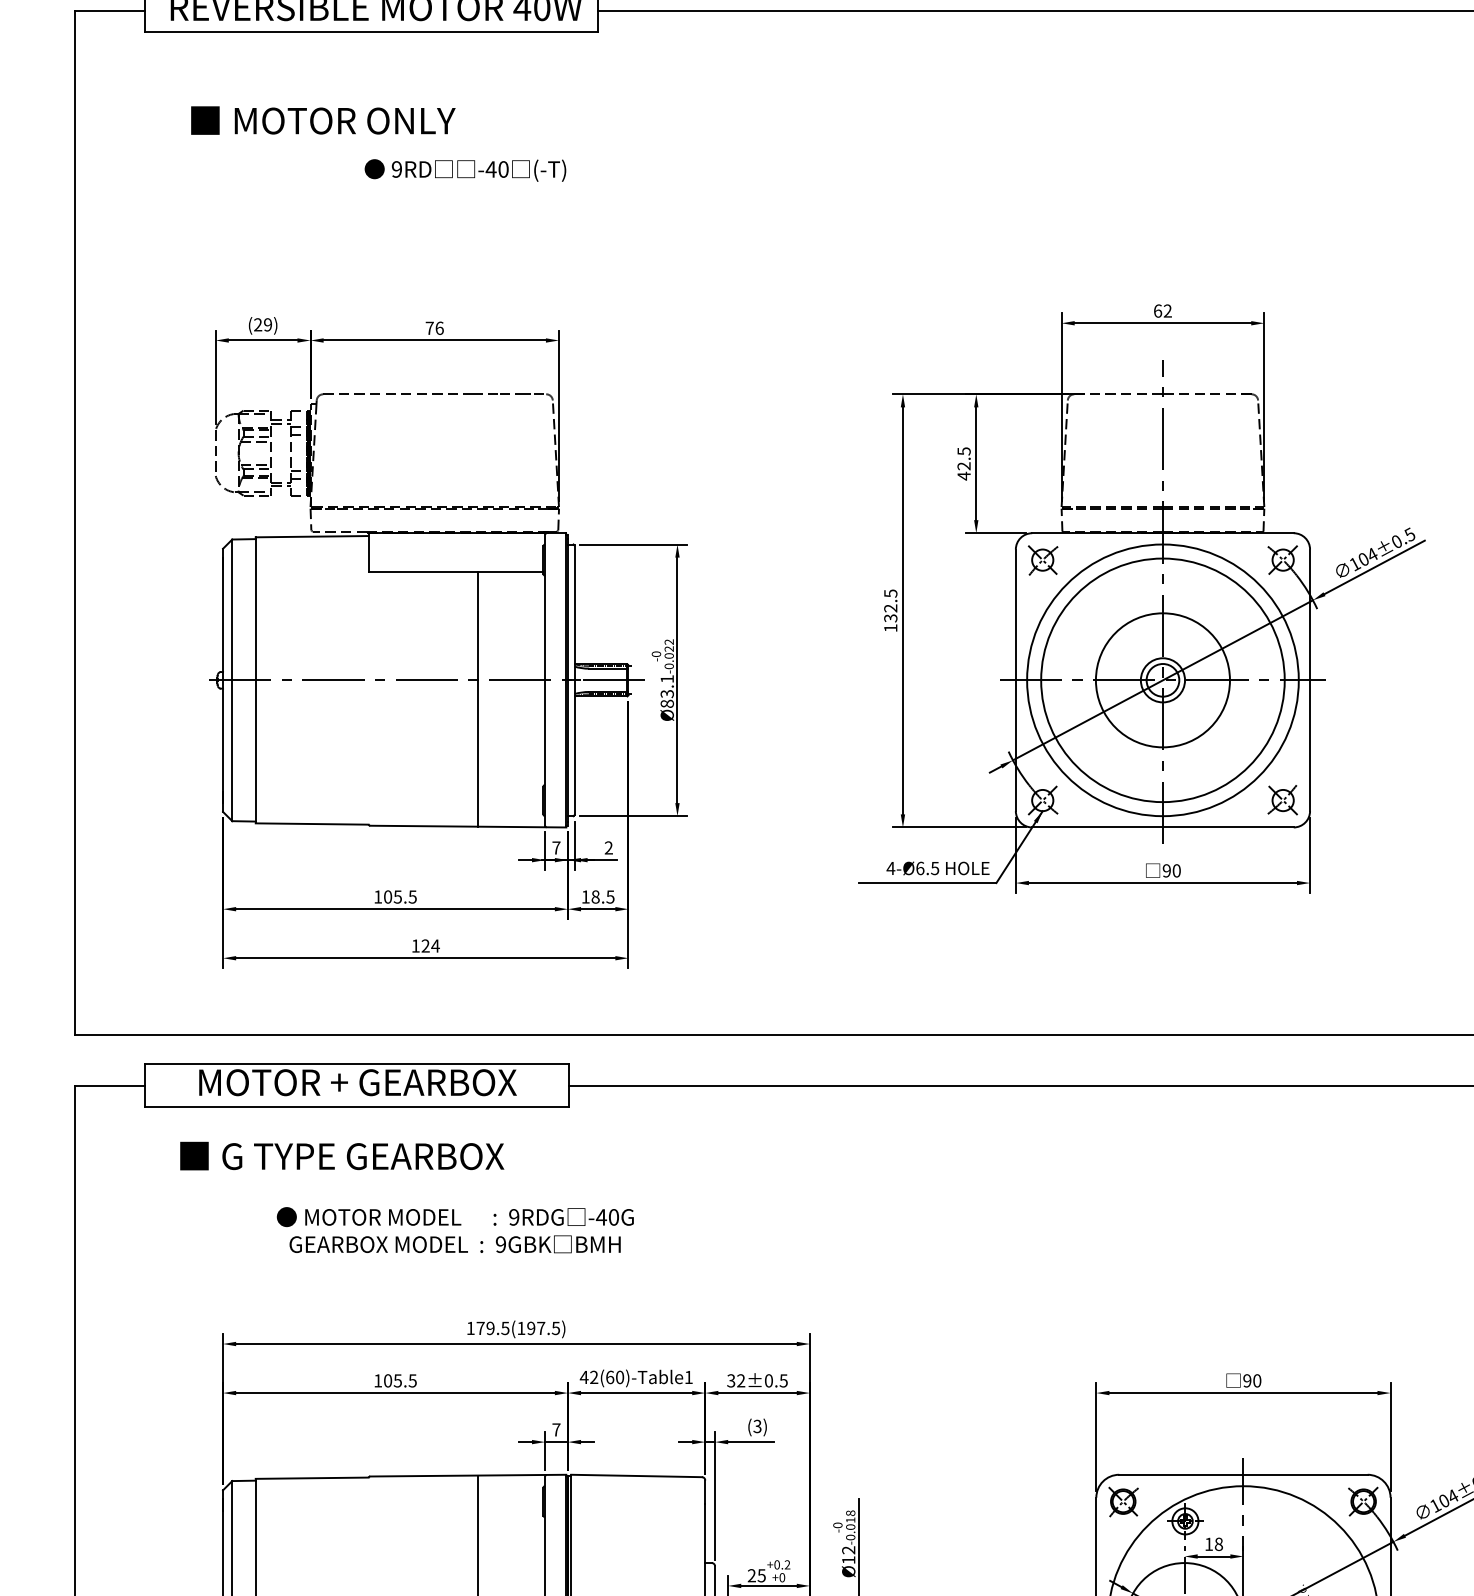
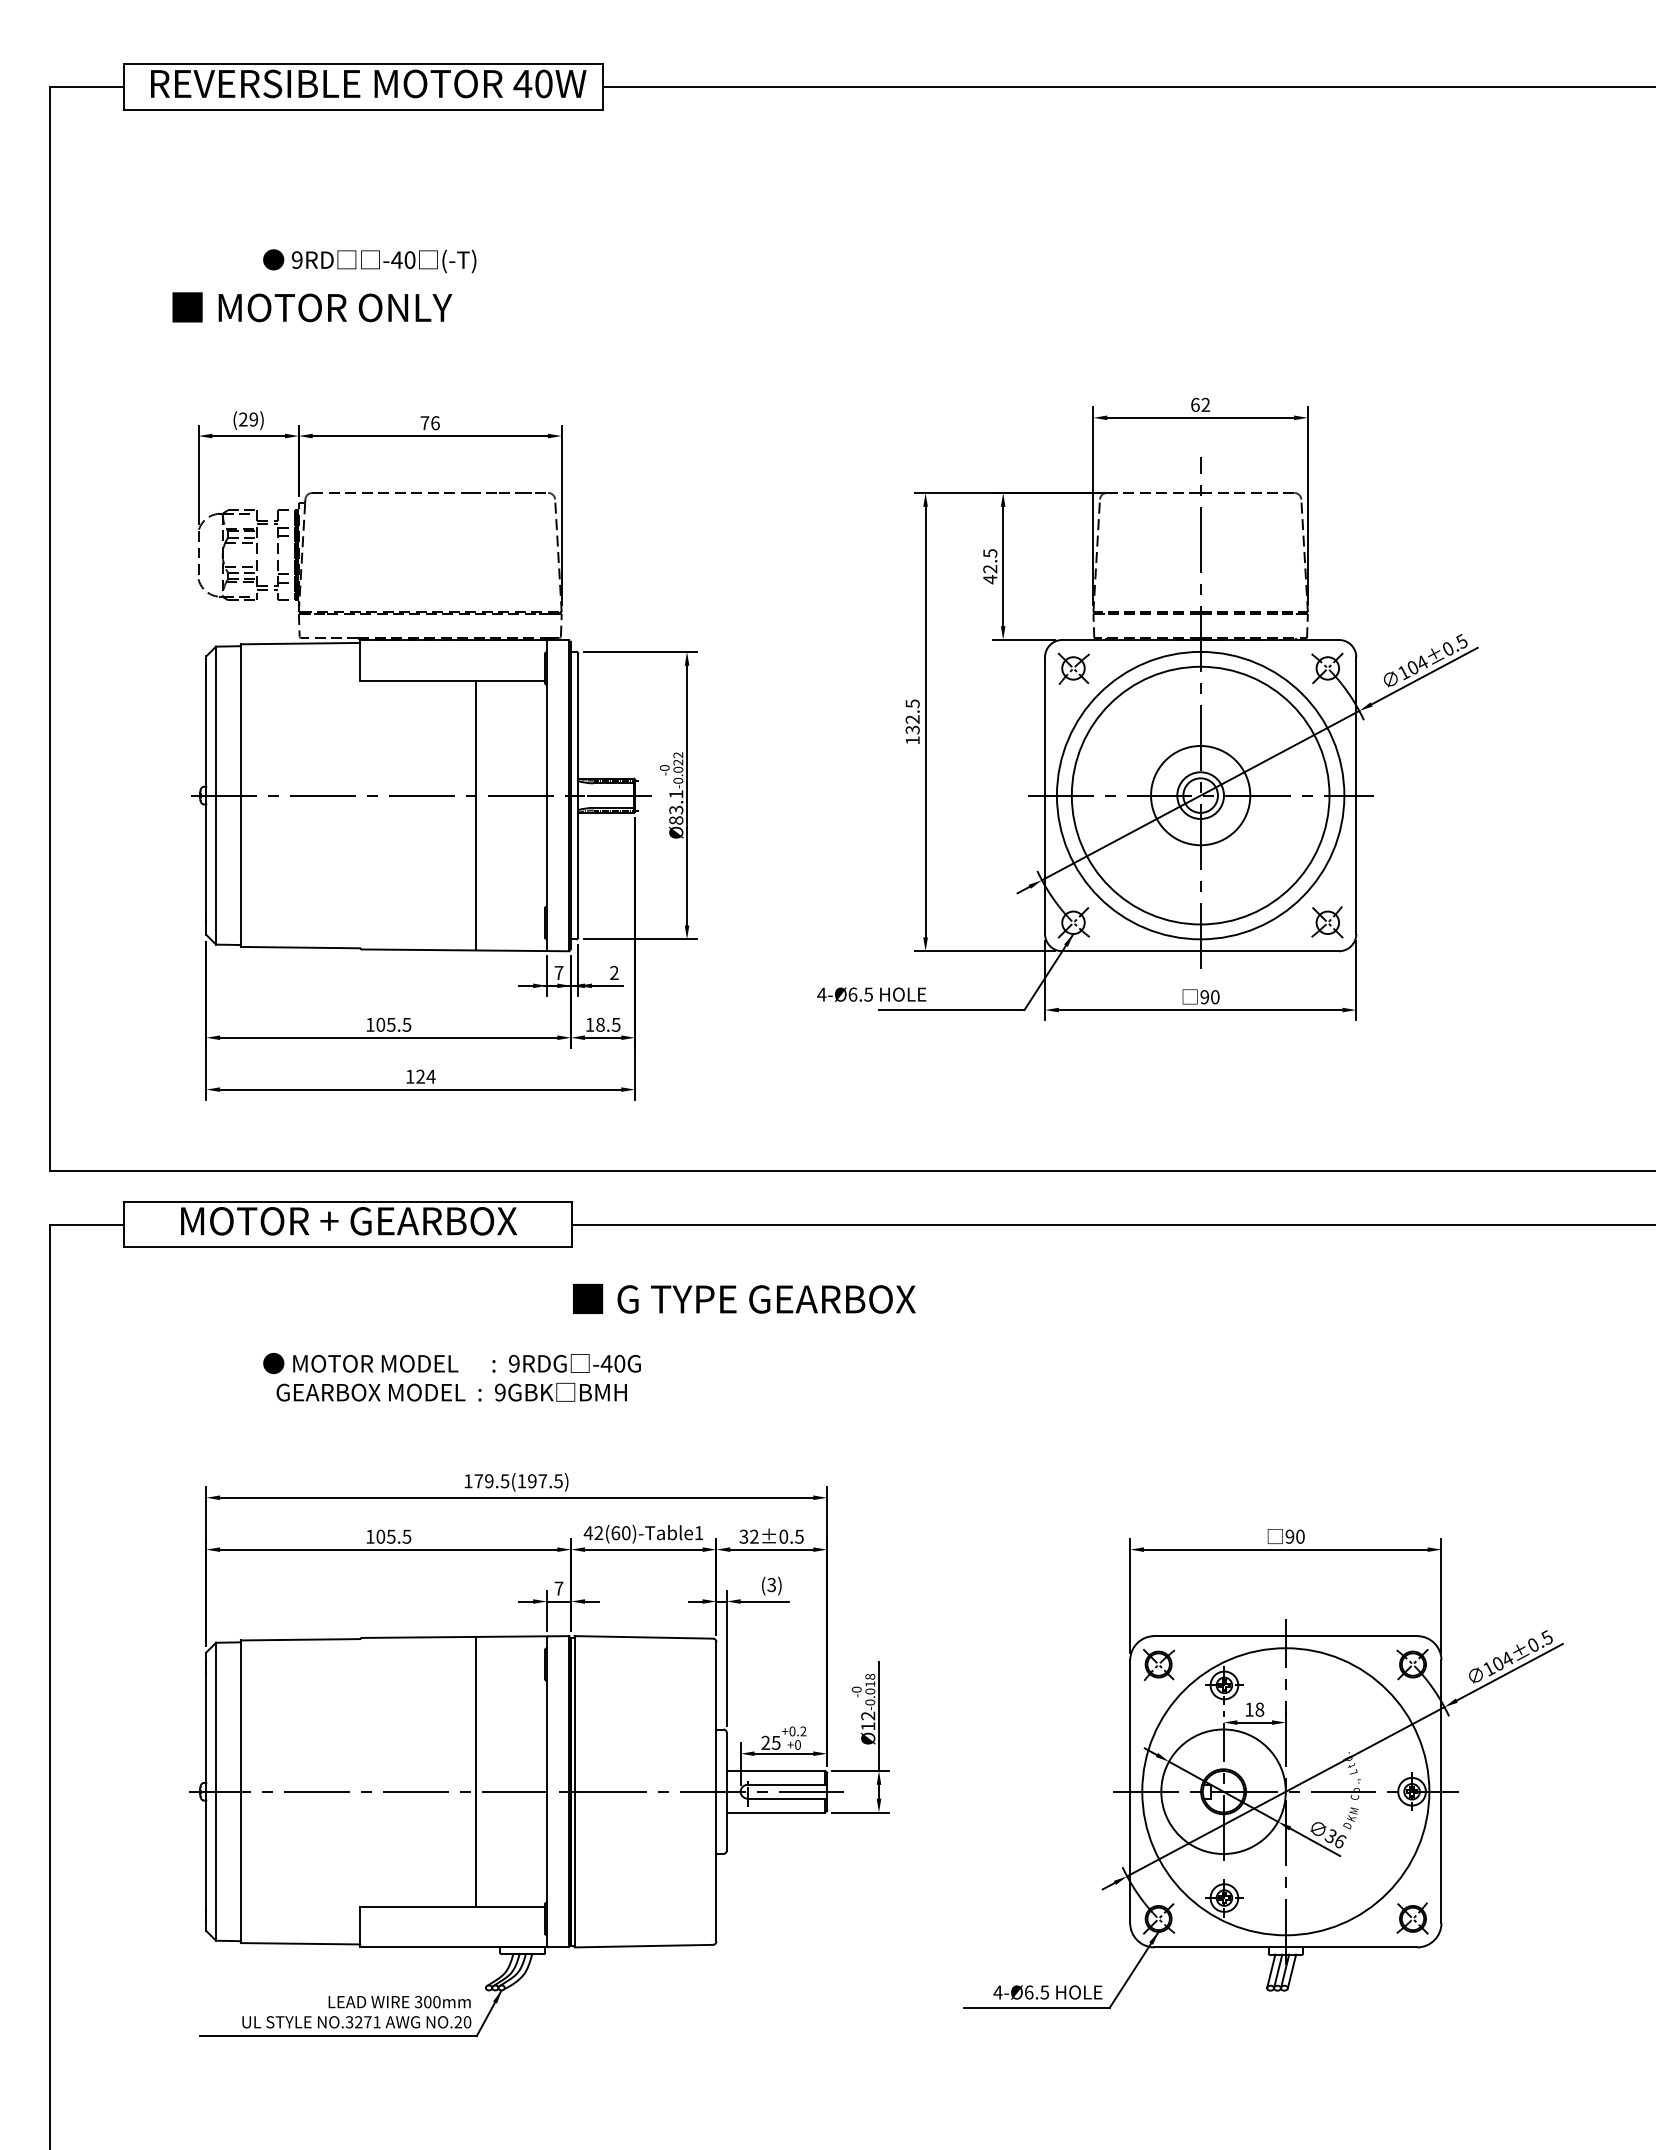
text: (323, 120) -> (312, 307), moved
text: (465, 170) -> (369, 261), moved
circle: (1162, 680) -> (1200, 795), size x0.7
text: (937, 868) -> (871, 994), moved
text: (342, 1155) -> (744, 1298), moved

